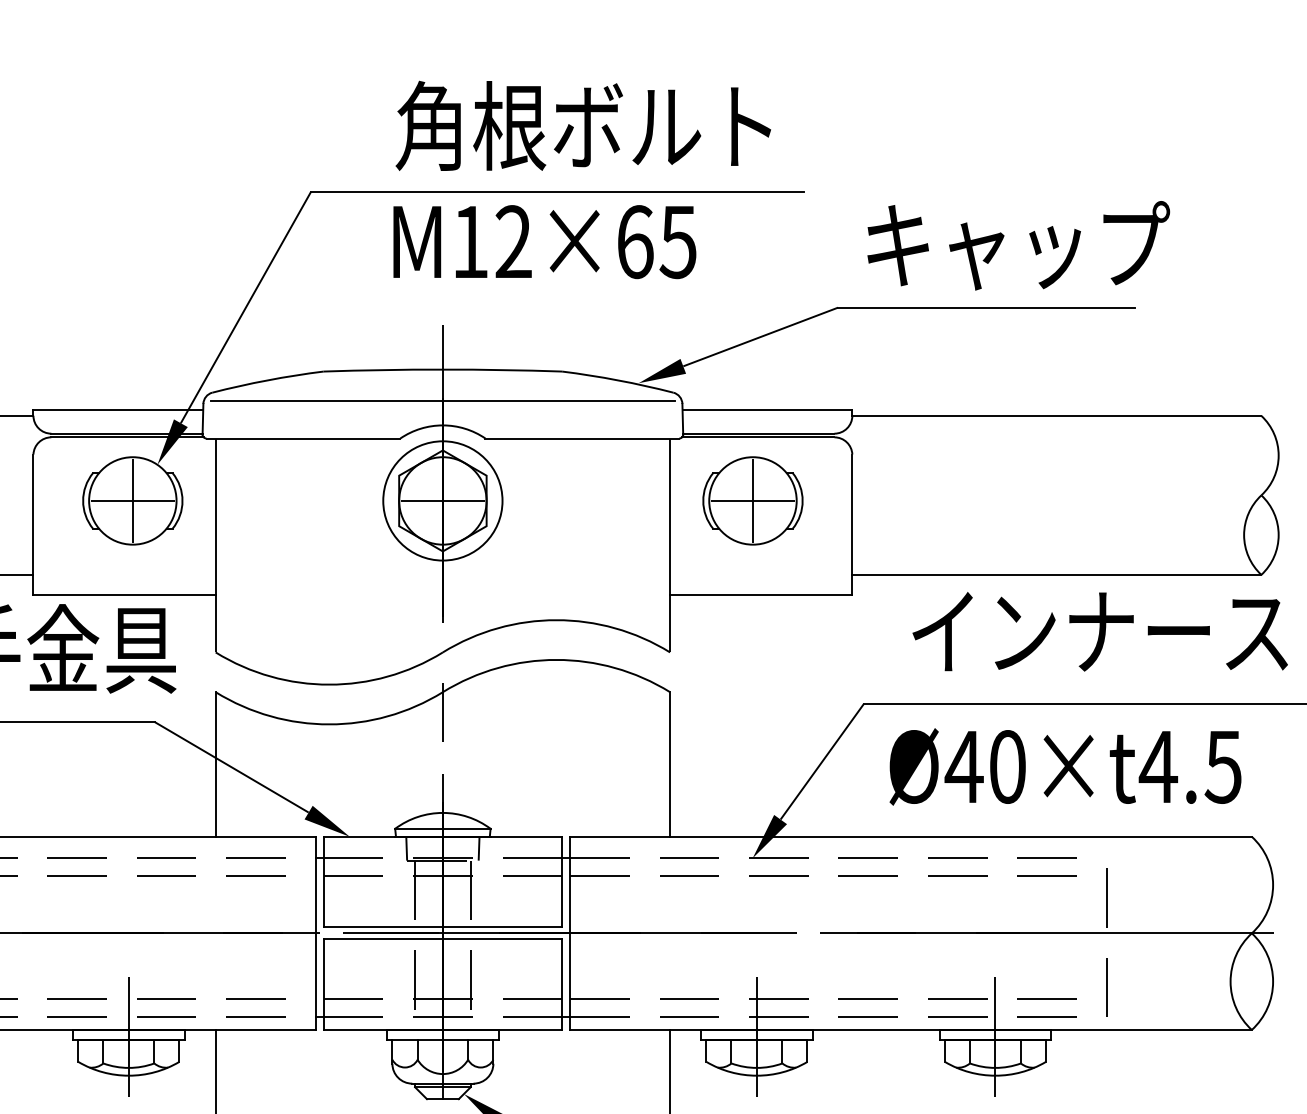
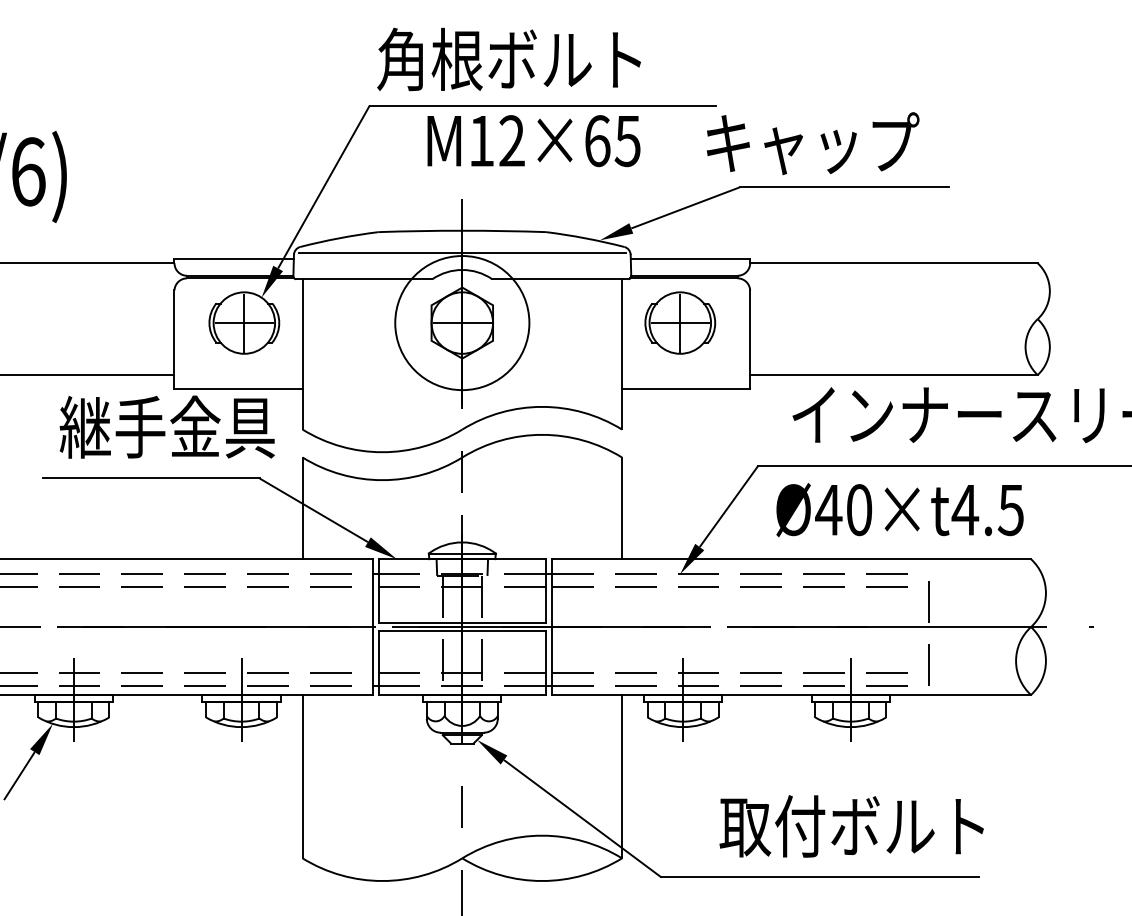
text: (582, 125) -> (508, 59), moved
text: (1017, 245) -> (812, 143), moved
circle: (443, 501) -> (462, 323), size x1.6

